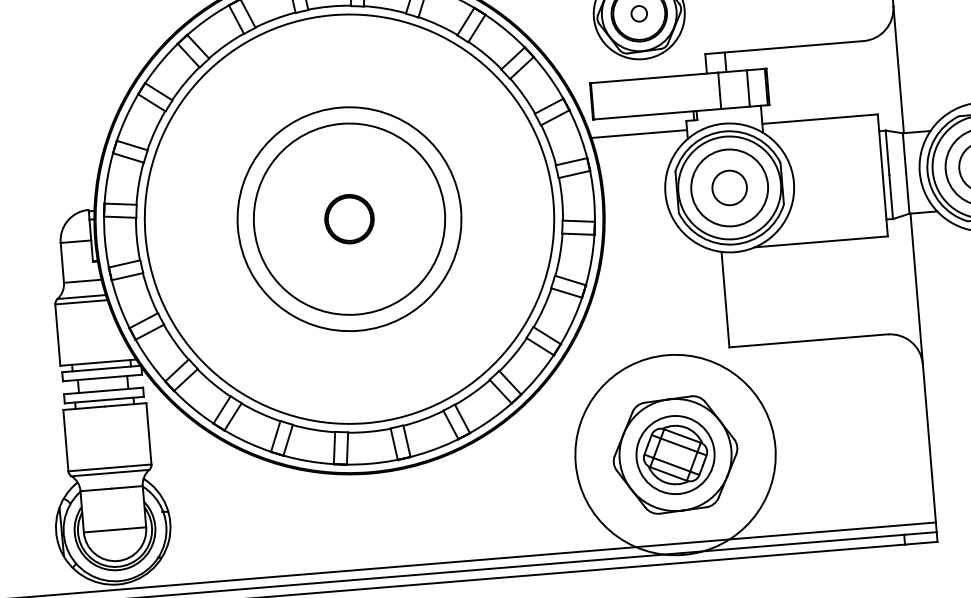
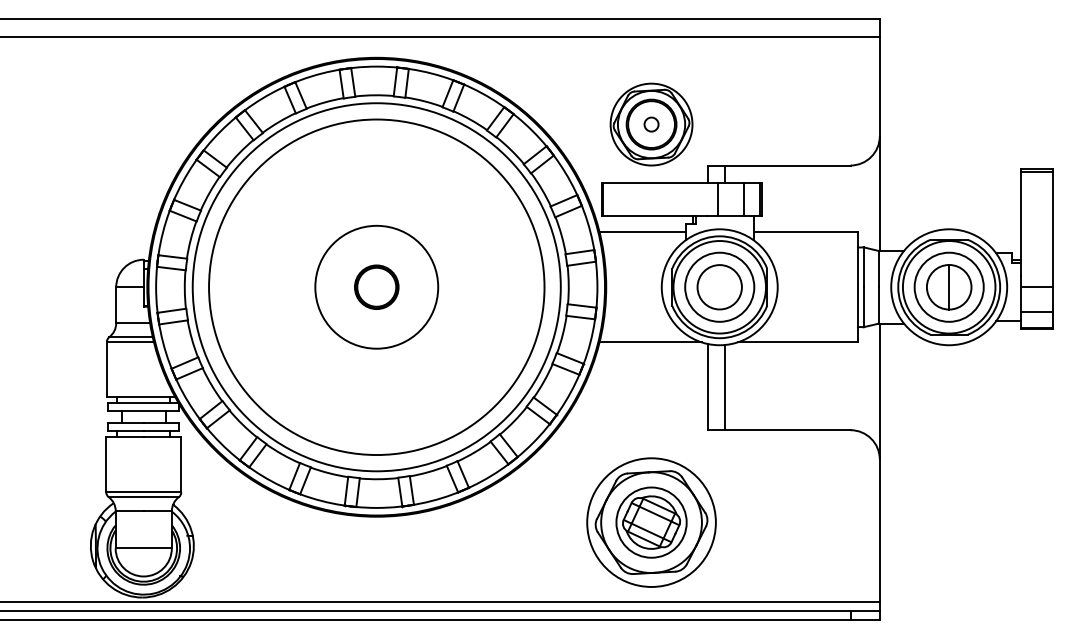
circle: (729, 188) -> (719, 287), size x1.43
circle: (349, 218) -> (376, 286), size x0.71
circle: (349, 219) -> (376, 287), size x1.67
line: (657, 255) -> (650, 342), added
line: (745, 298) -> (725, 387), added
circle: (675, 454) -> (651, 522), size x0.71

